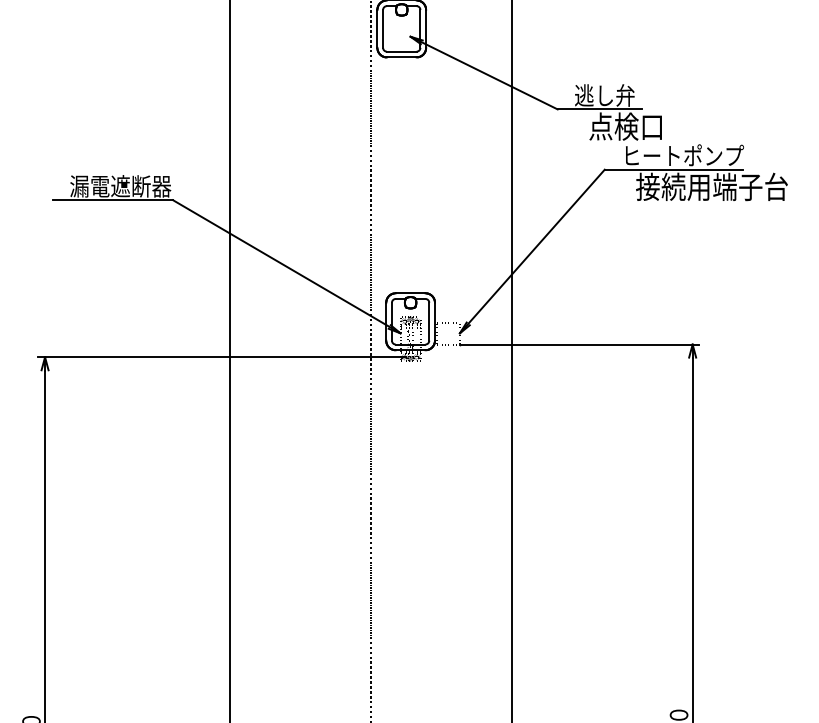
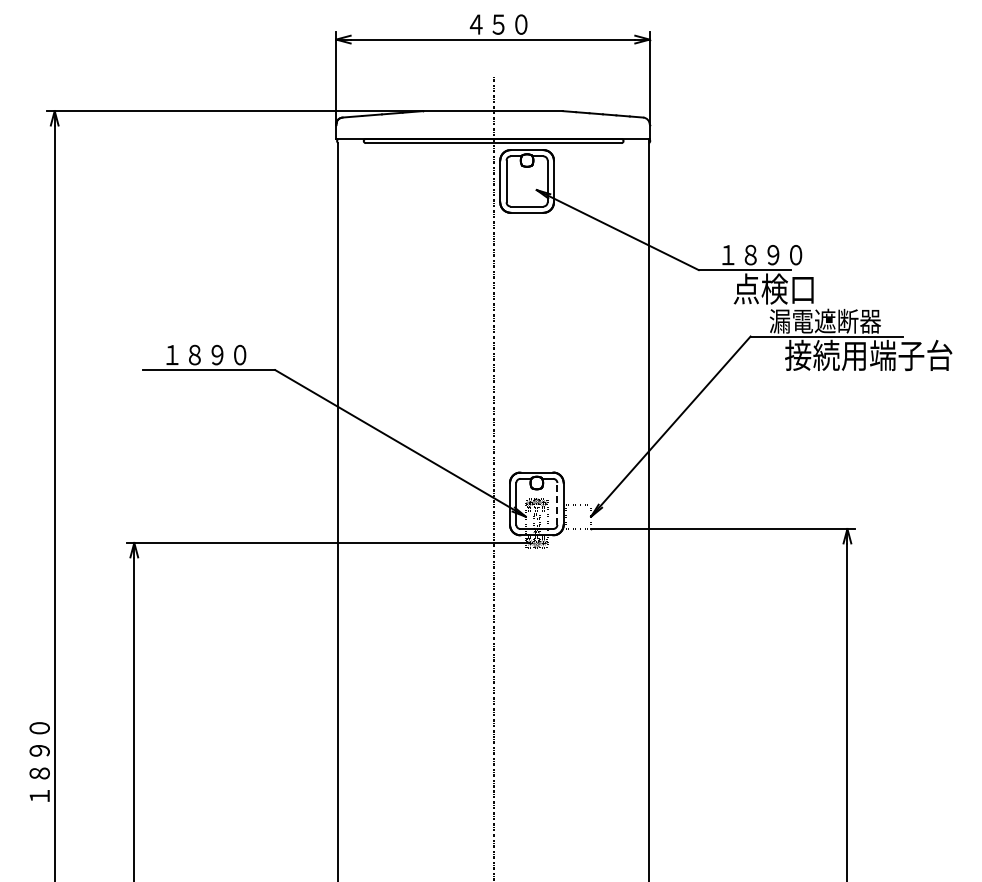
text: (612, 95) -> (759, 254), 逃し弁 -> １８９０
text: (682, 155) -> (836, 320), ヒートポンプ -> 漏電遮断器
text: (120, 186) -> (217, 354), 漏電遮断器 -> １８９０
line: (429, 321) -> (557, 503), solid -> dashed

